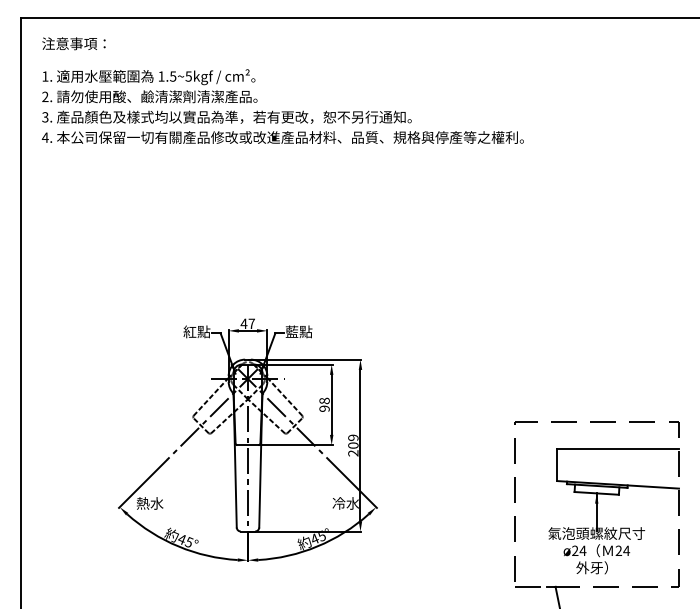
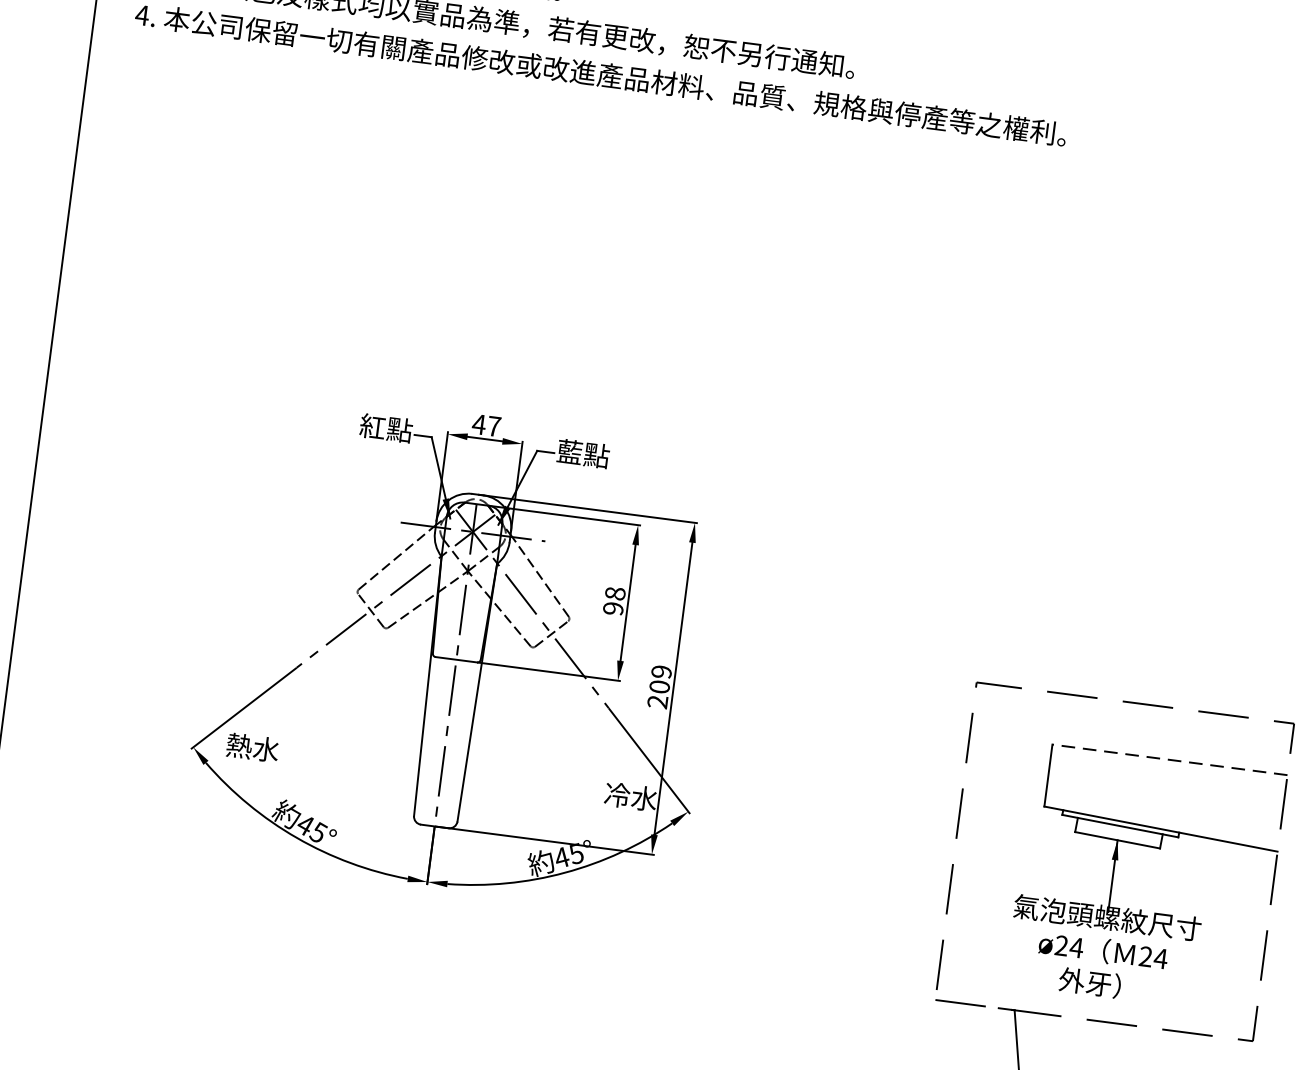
line: (618, 448) -> (1170, 759), solid -> dashed

